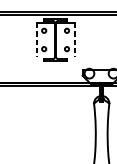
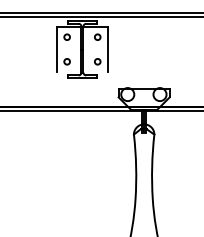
line: (36, 40) -> (56, 50), dashed -> solid
line: (74, 40) -> (107, 50), dashed -> solid

